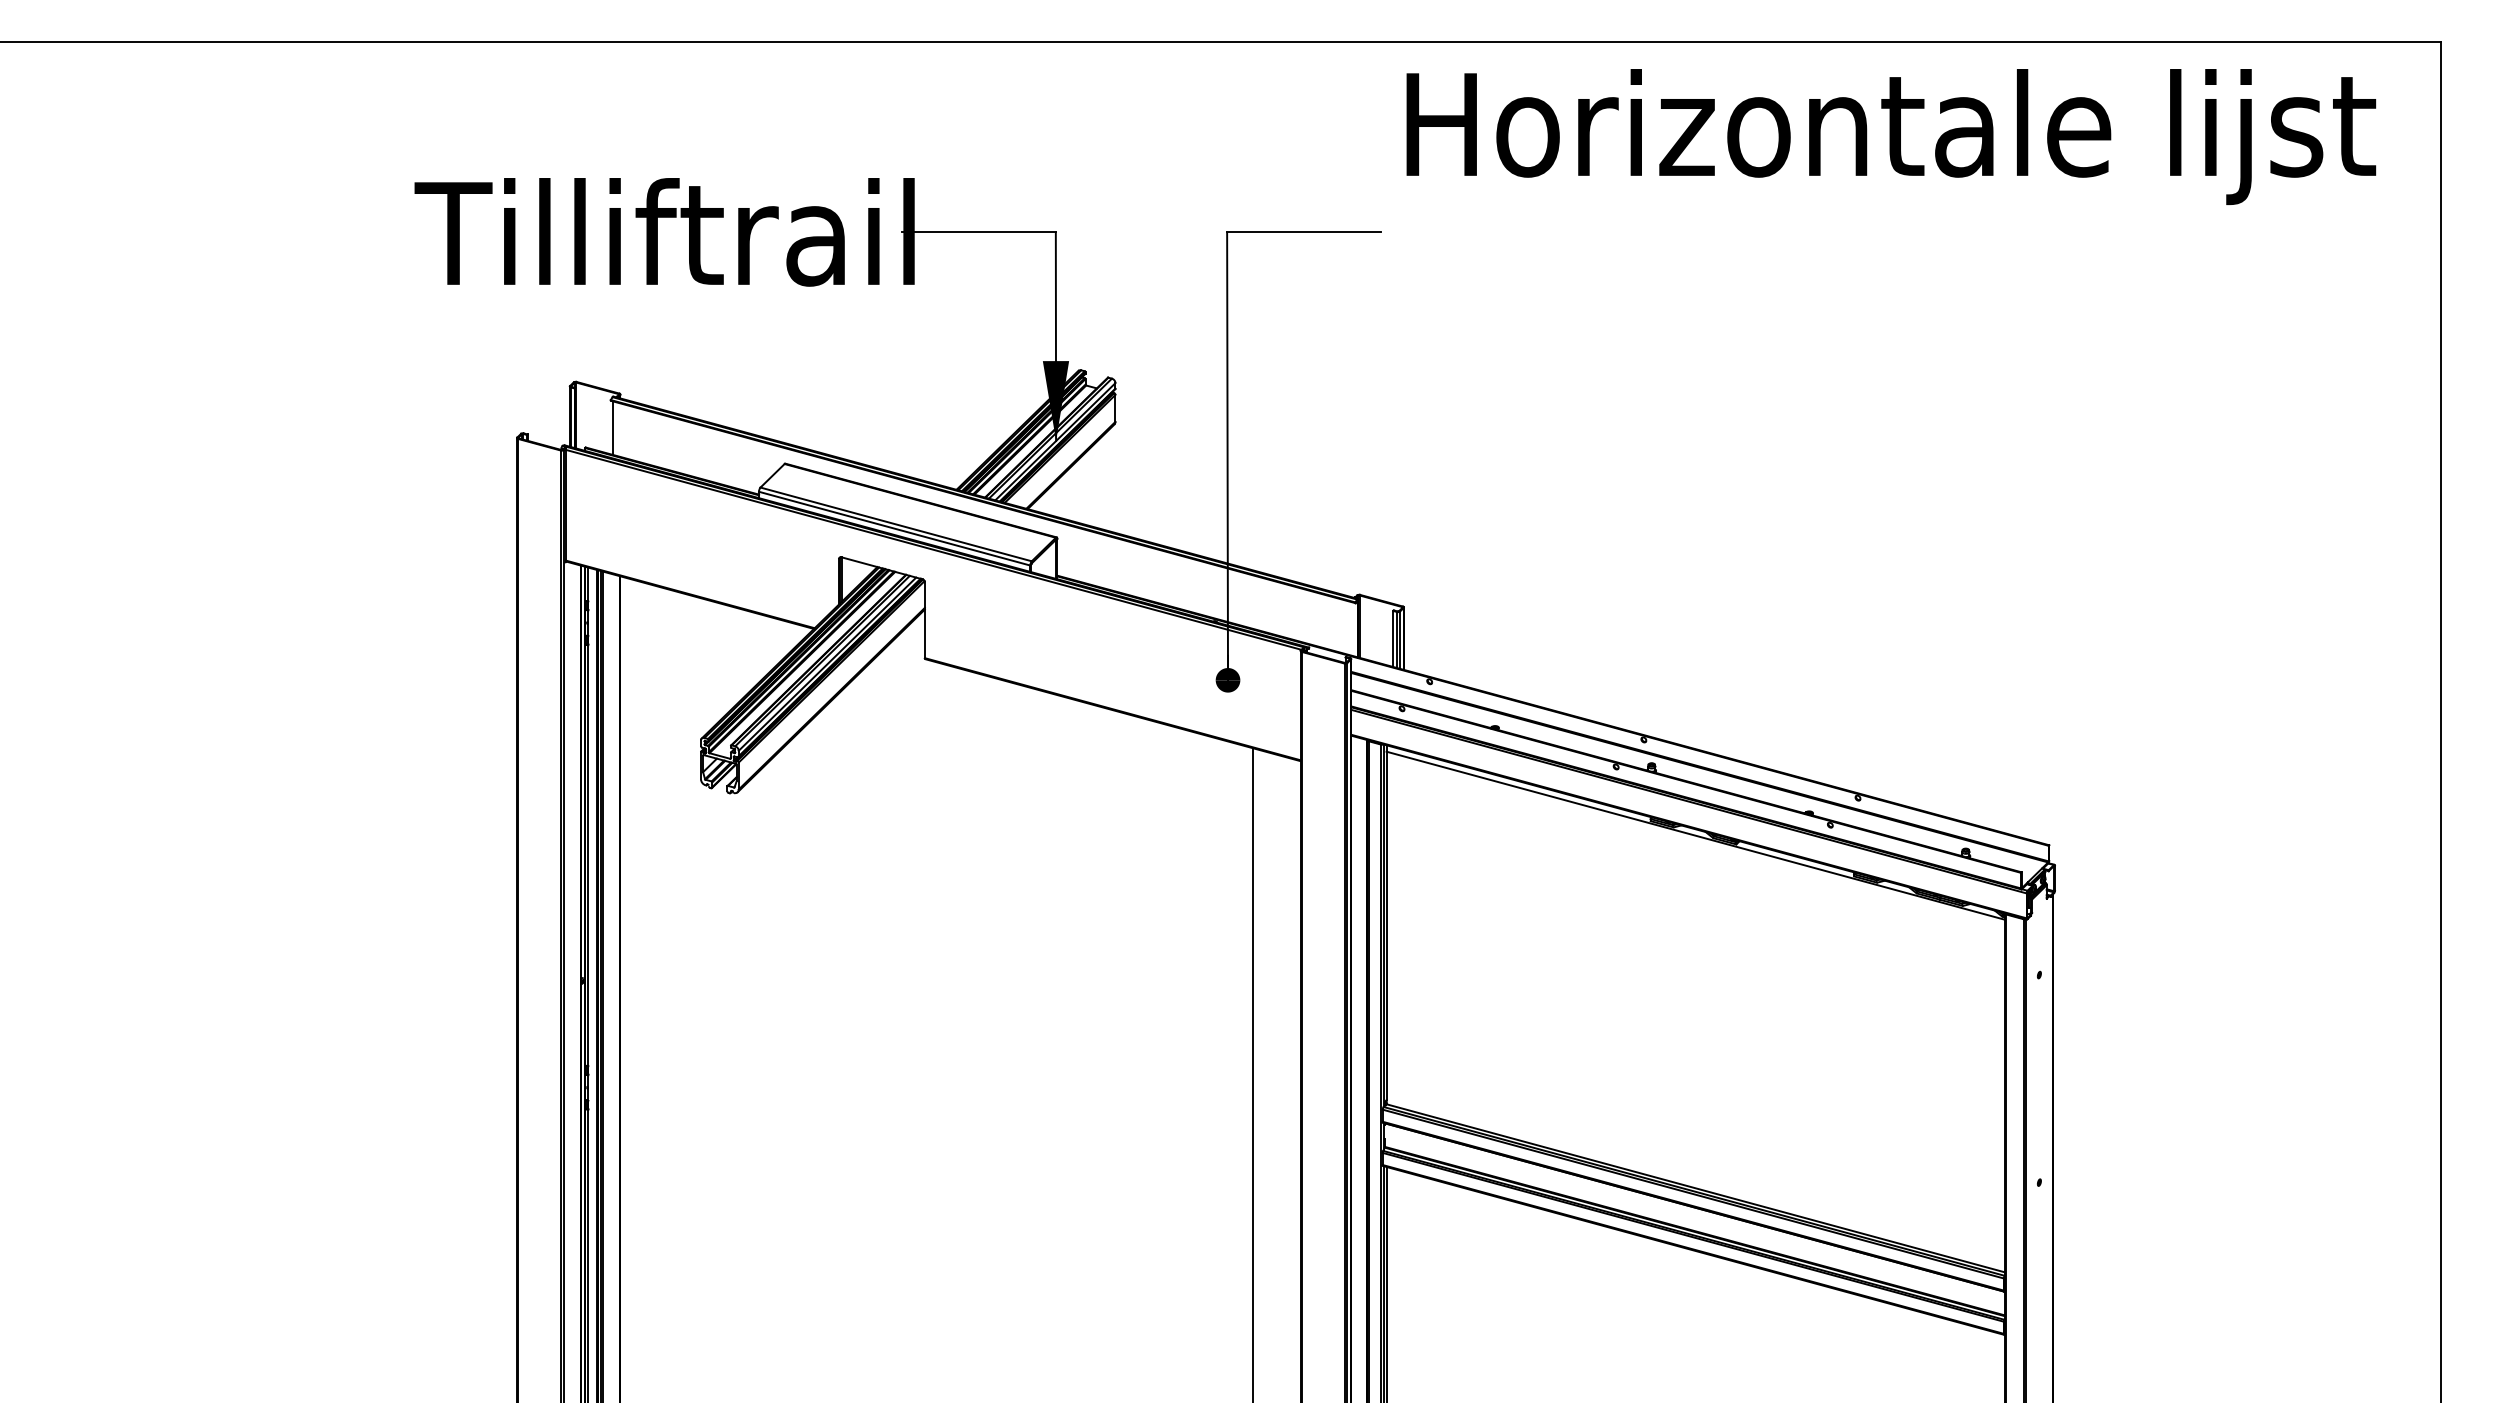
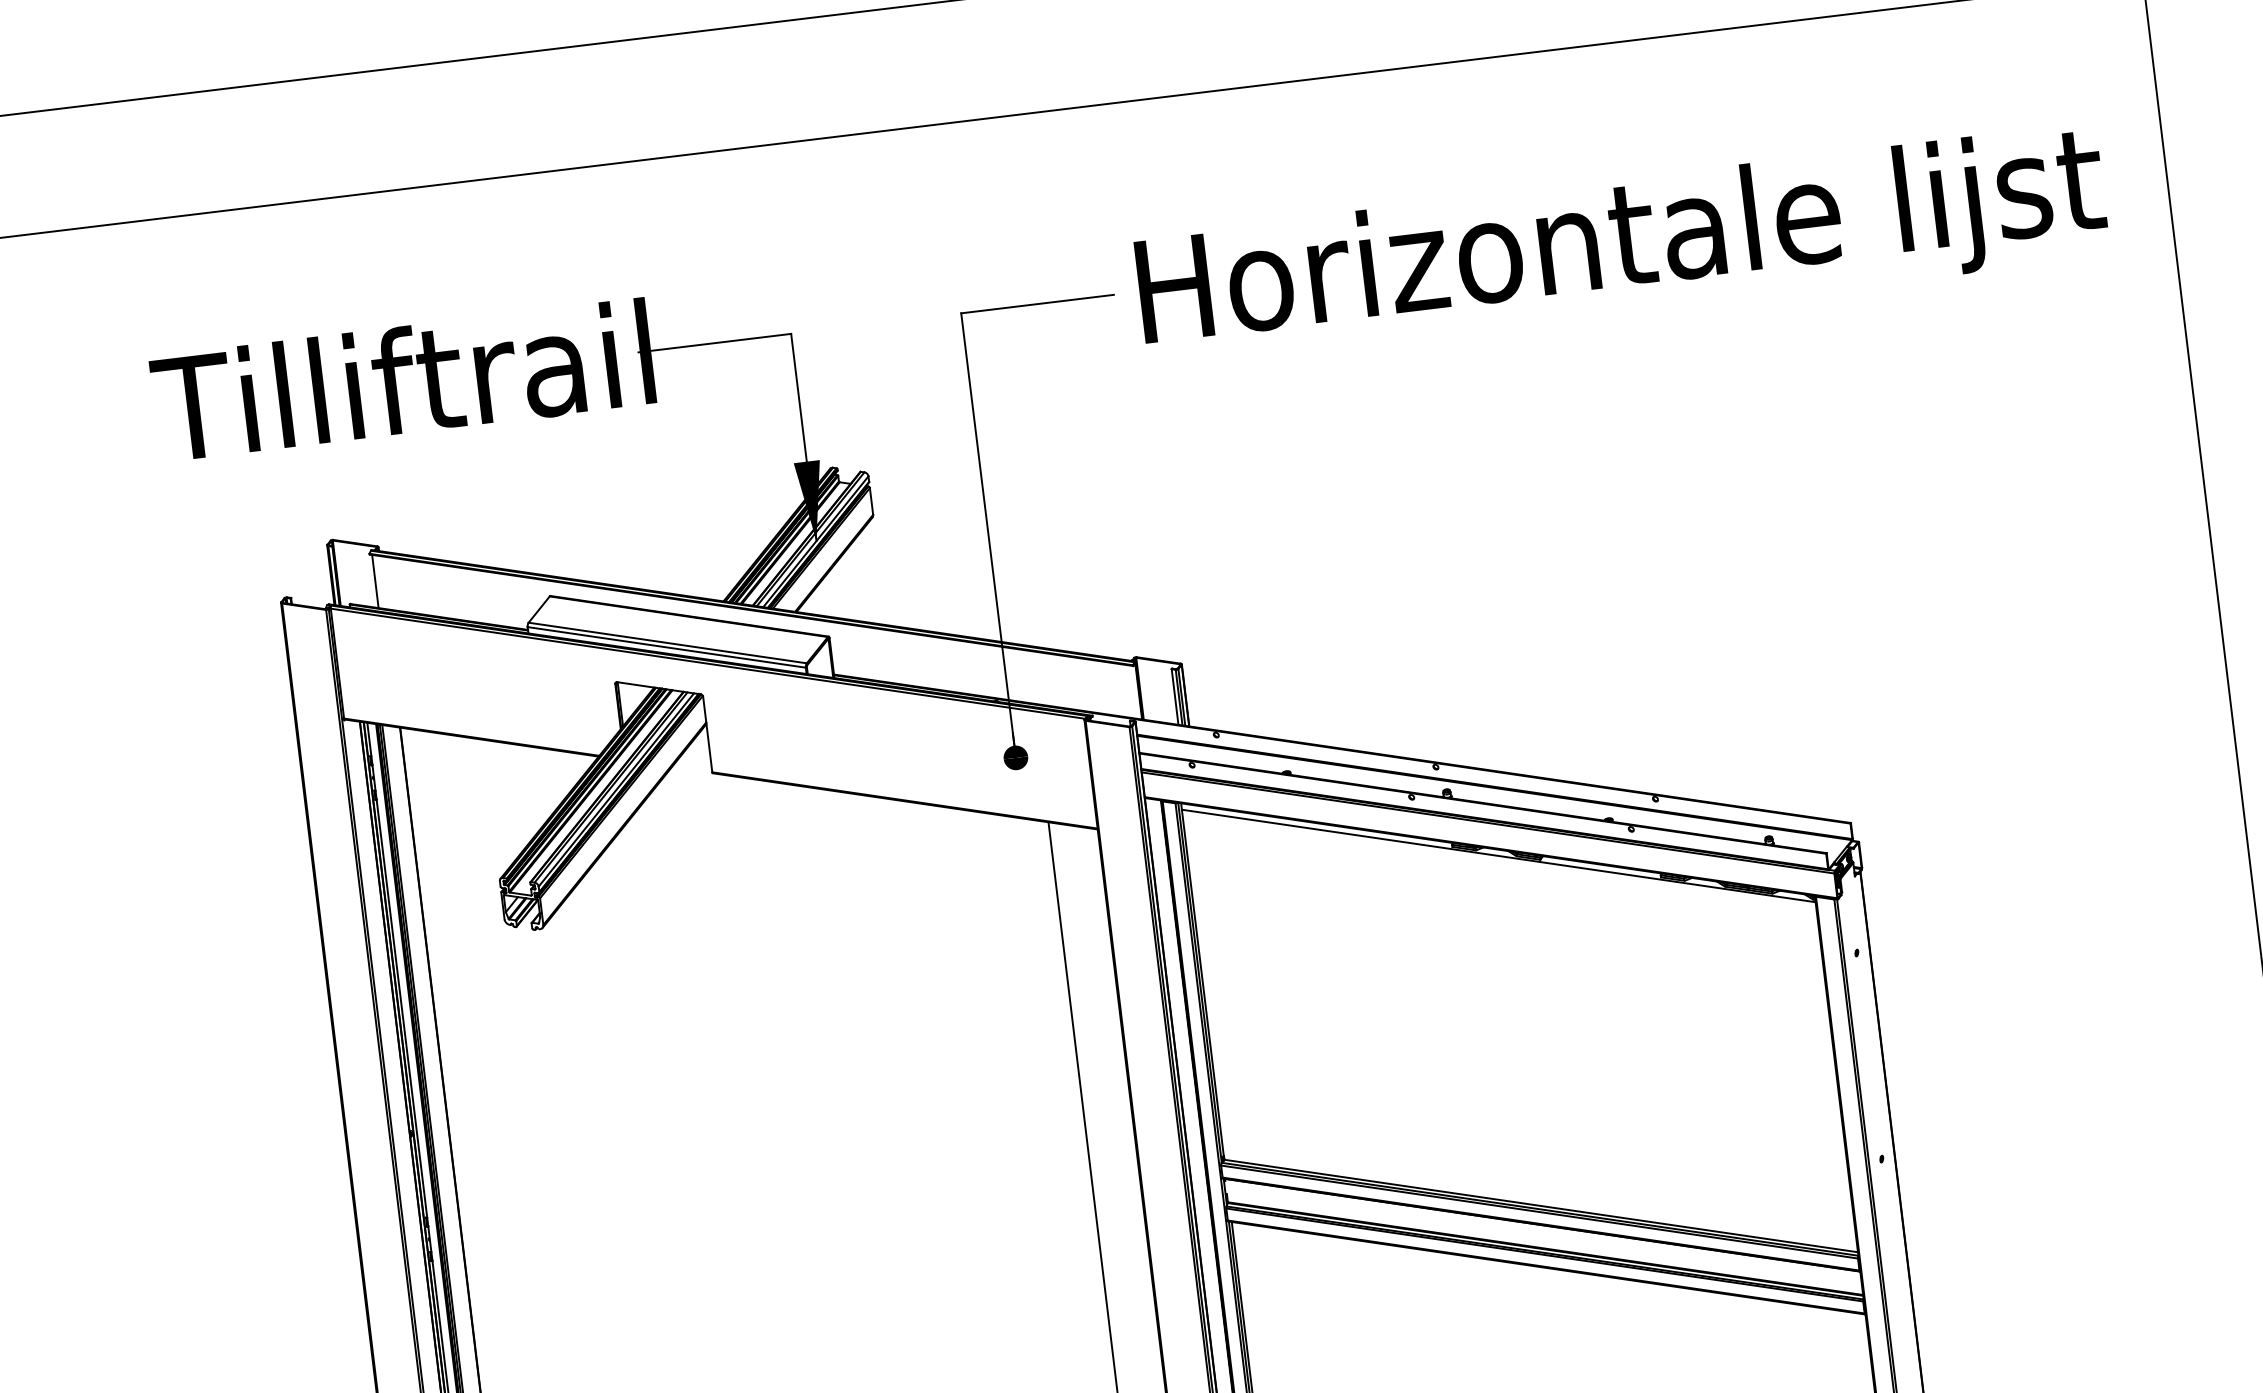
text: (1891, 136) -> (1622, 246), moved

